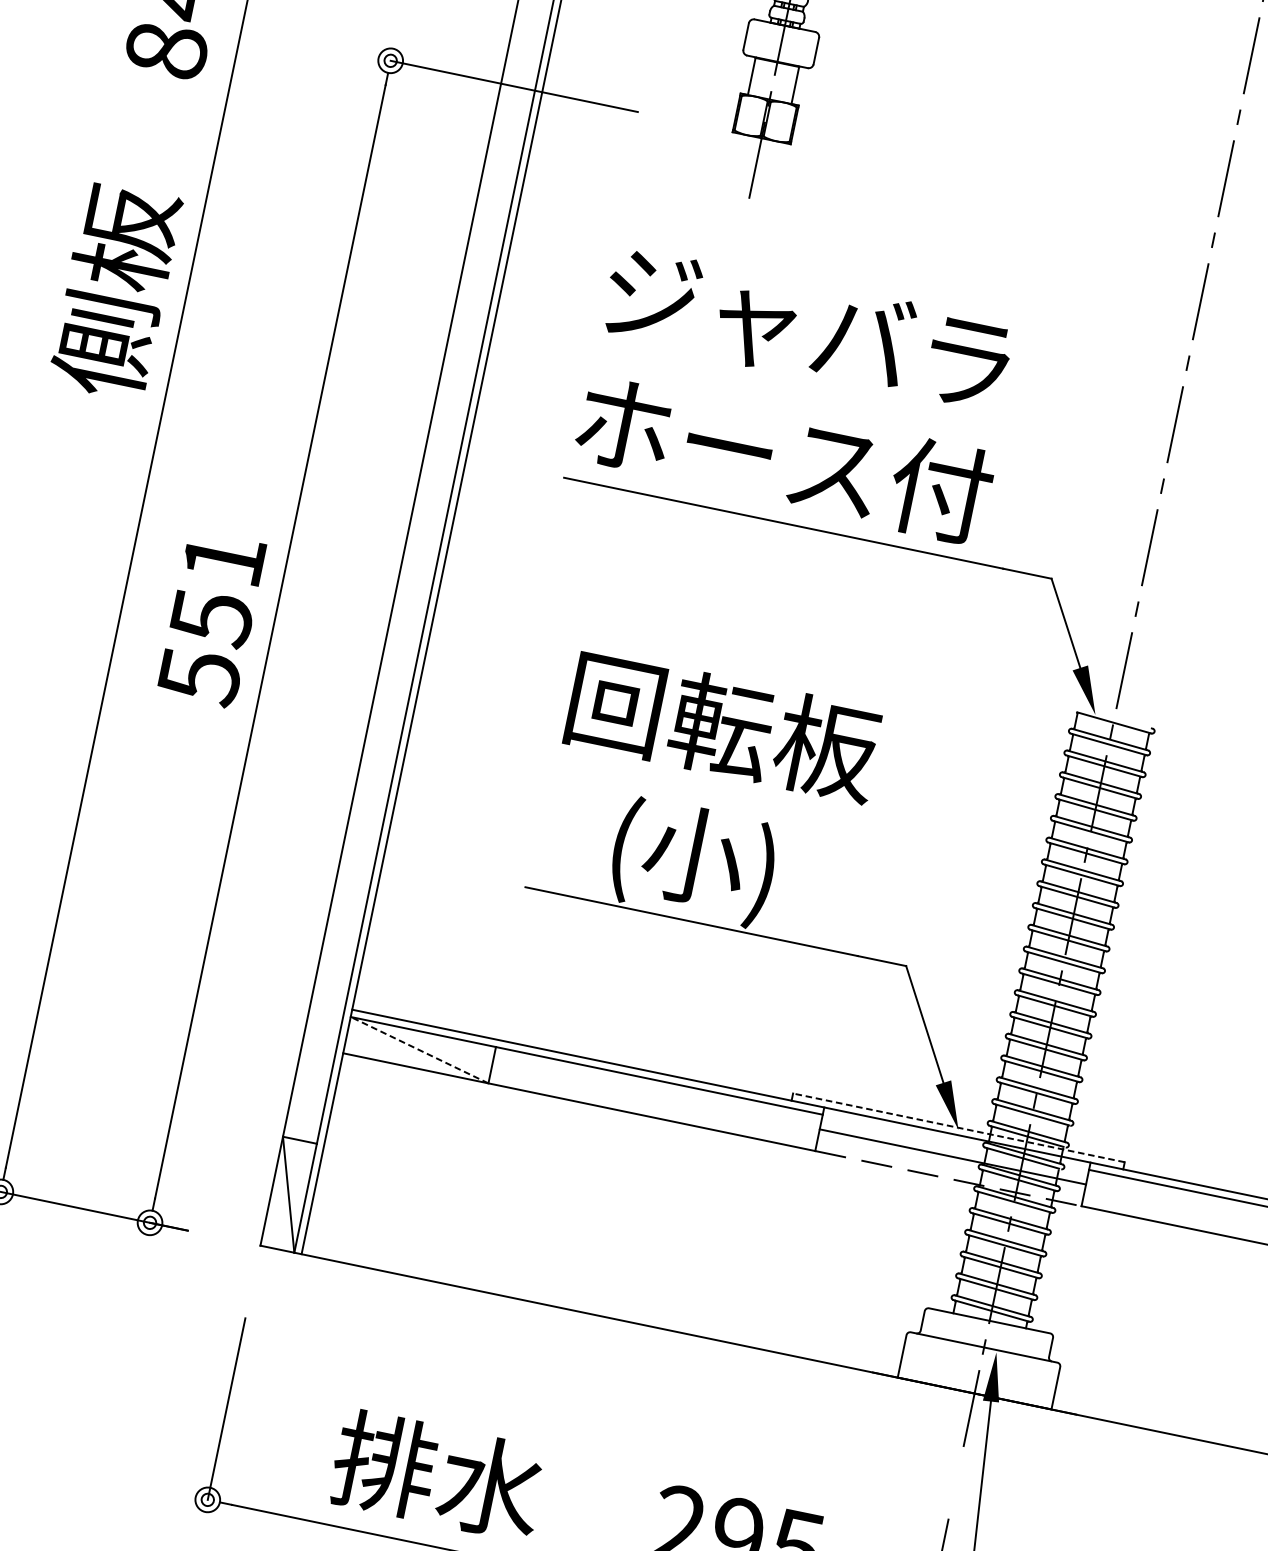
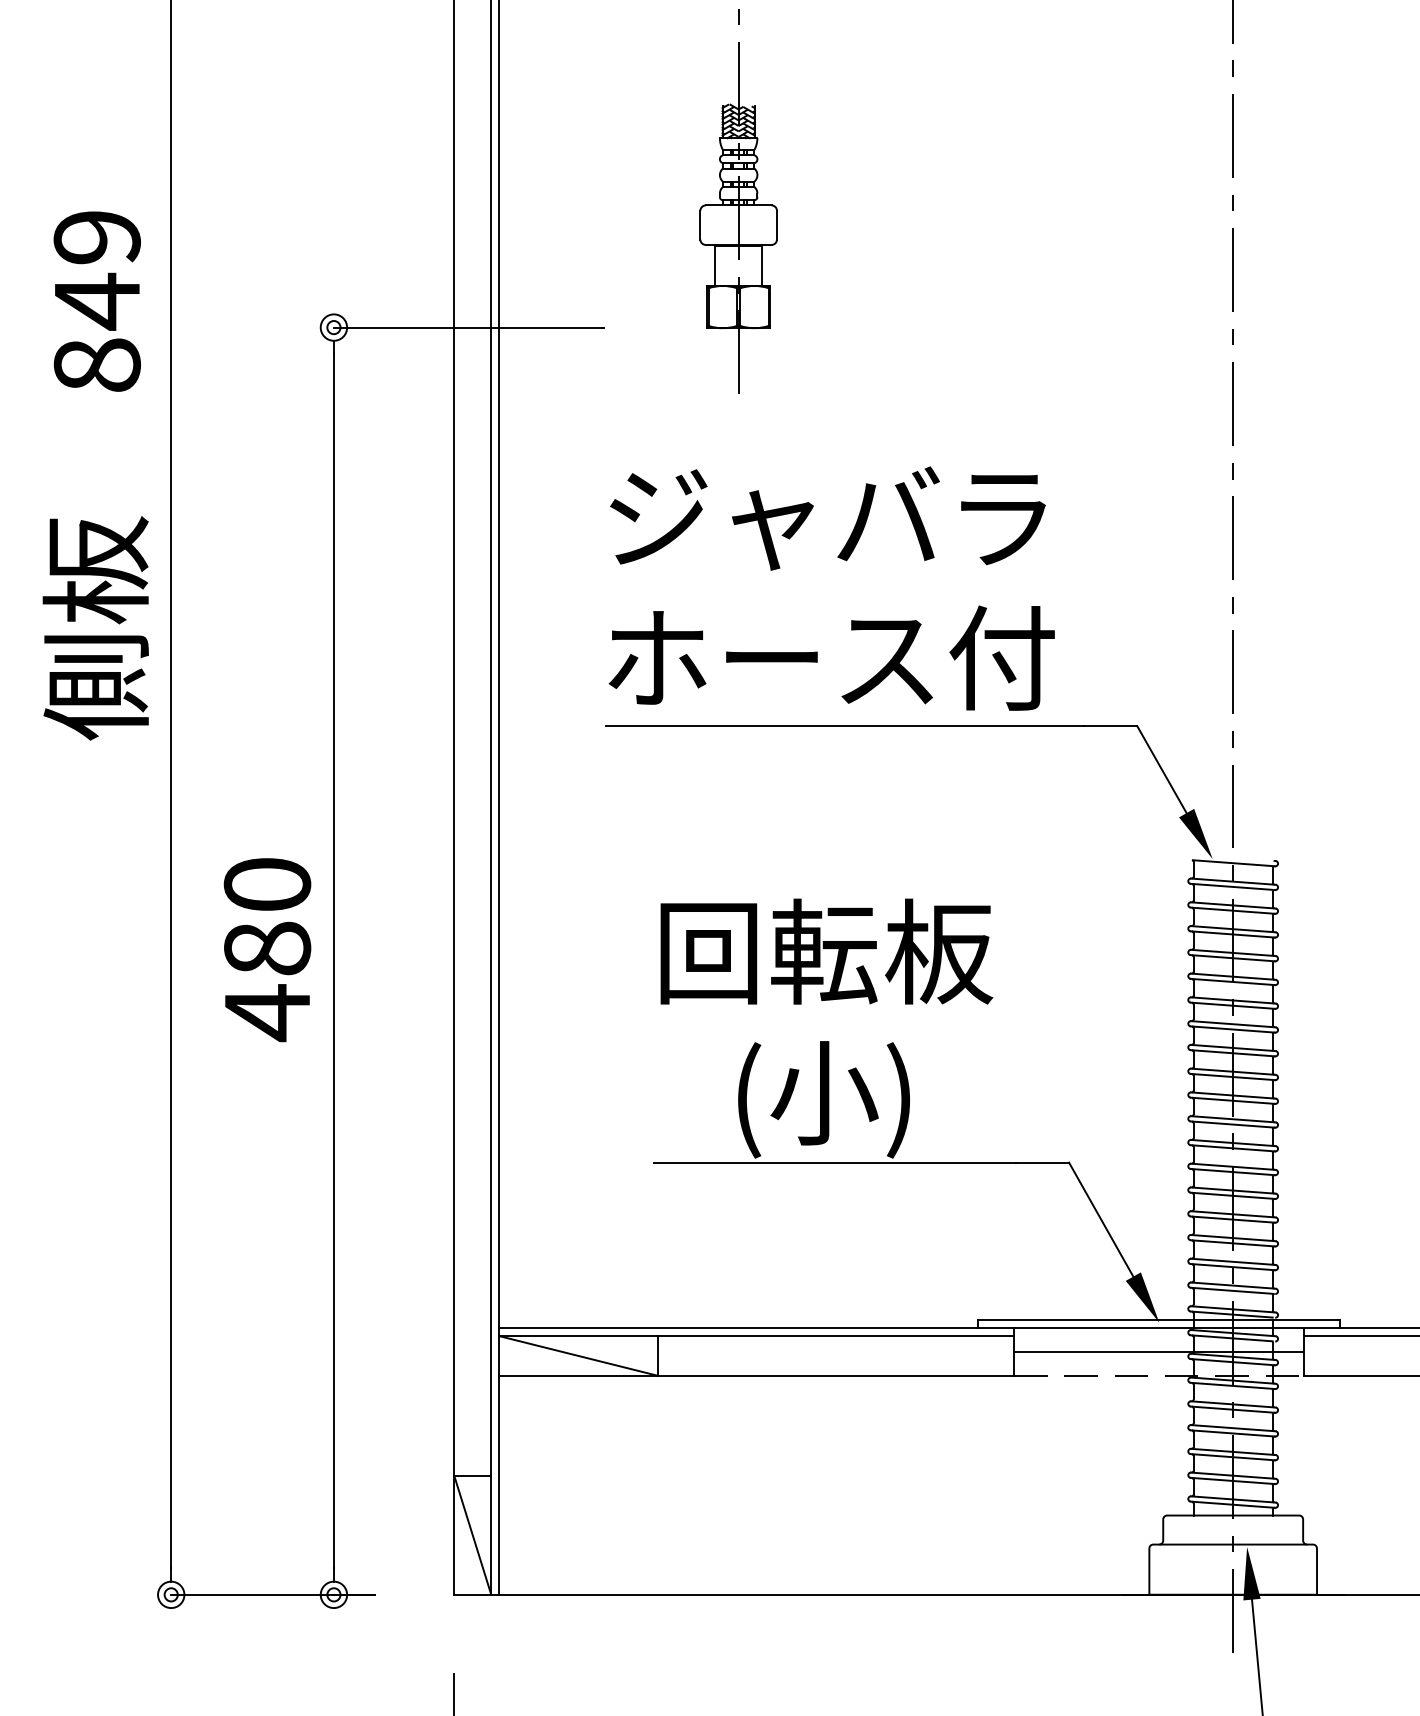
text: (211, 619) -> (267, 950), 551 -> 480
line: (419, 1049) -> (578, 1355), dashed -> solid
line: (959, 1128) -> (1159, 1320), dashed -> solid

